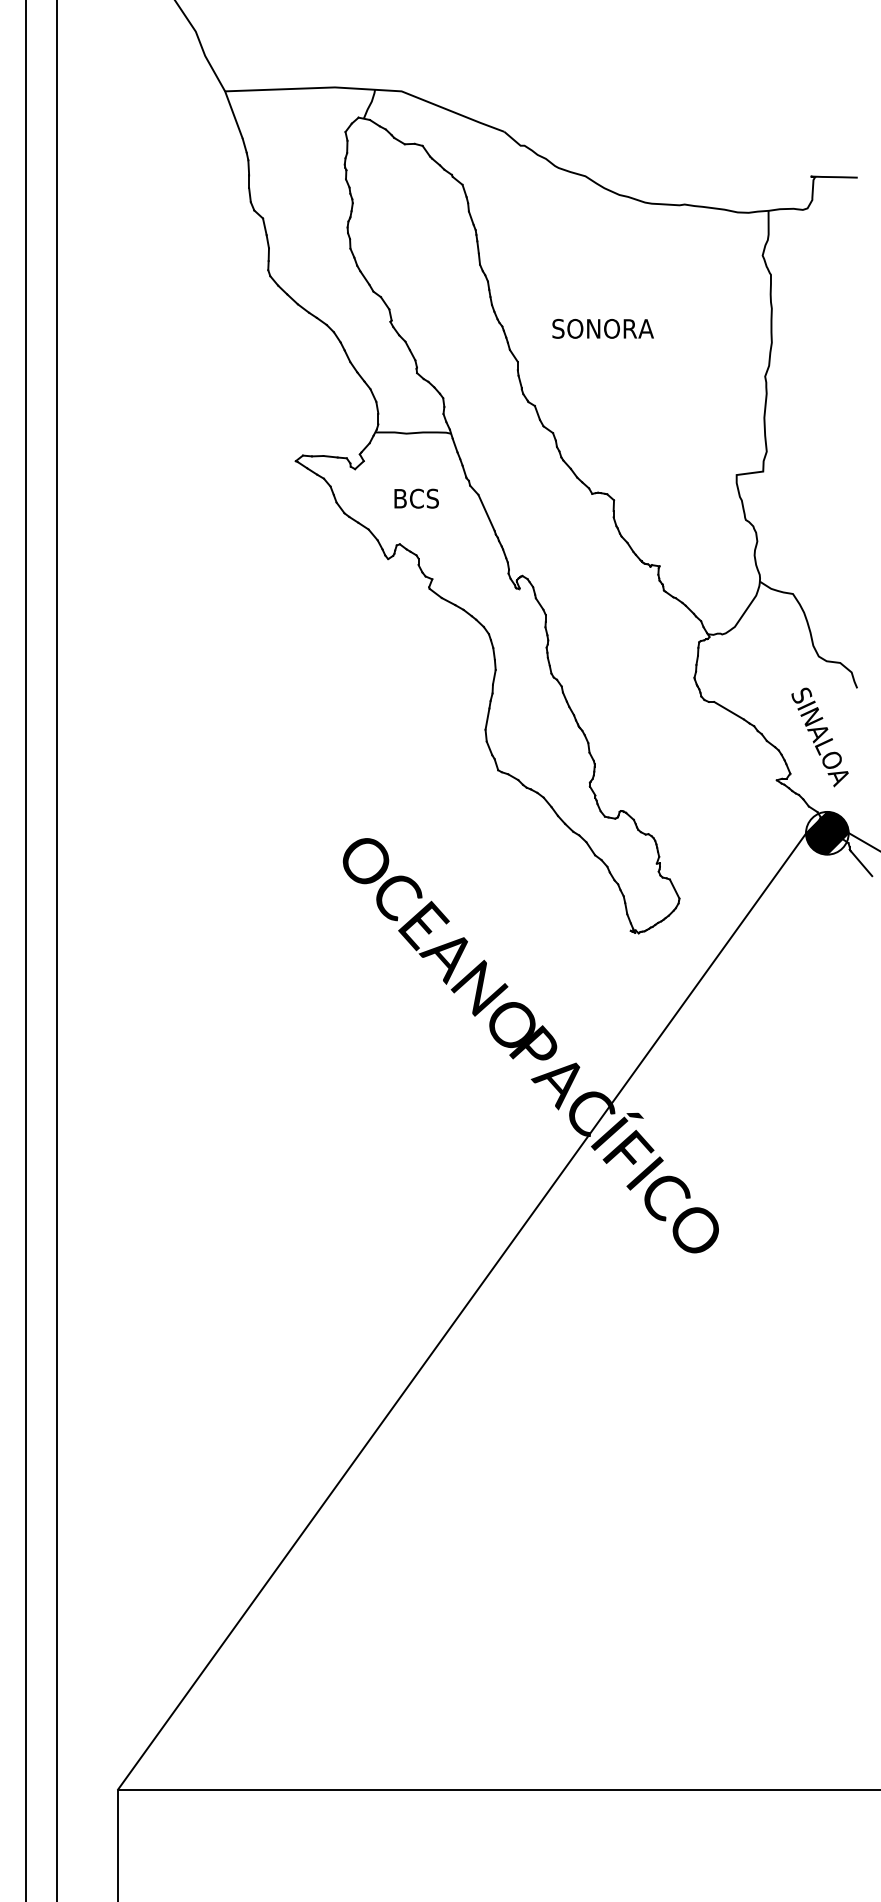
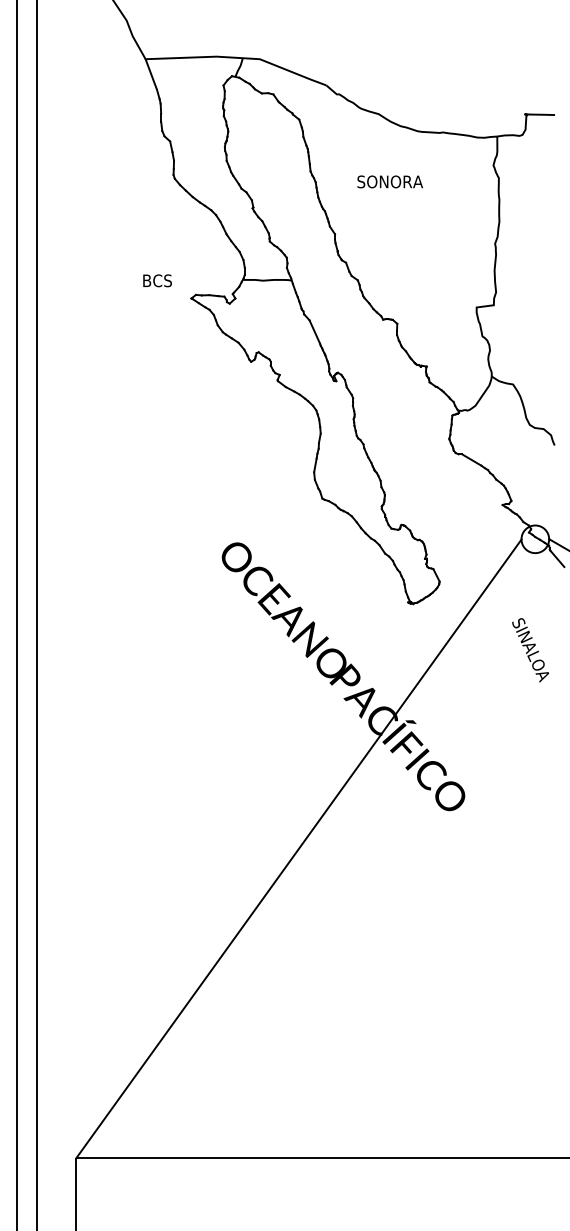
text: (601, 328) -> (389, 181), moved
text: (416, 498) -> (157, 280), moved
text: (819, 737) -> (530, 650), moved
hatch: (827, 833) -> (535, 539), removed

